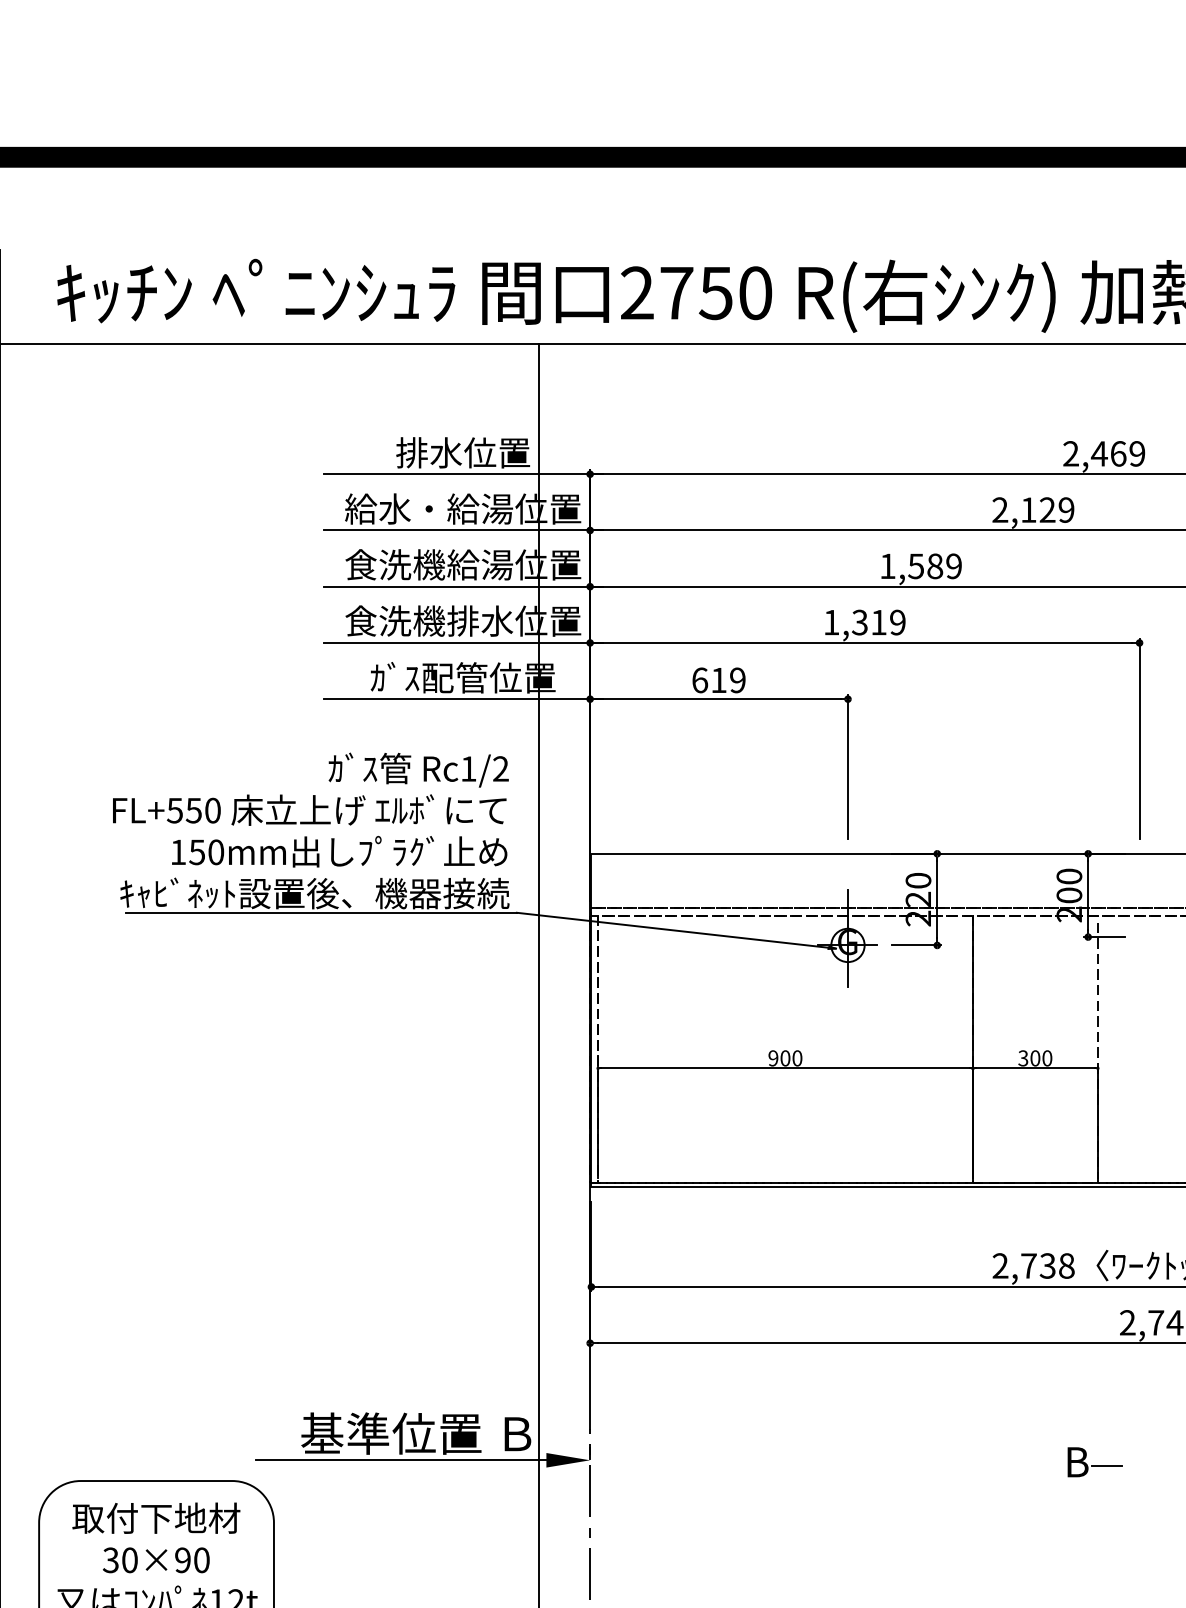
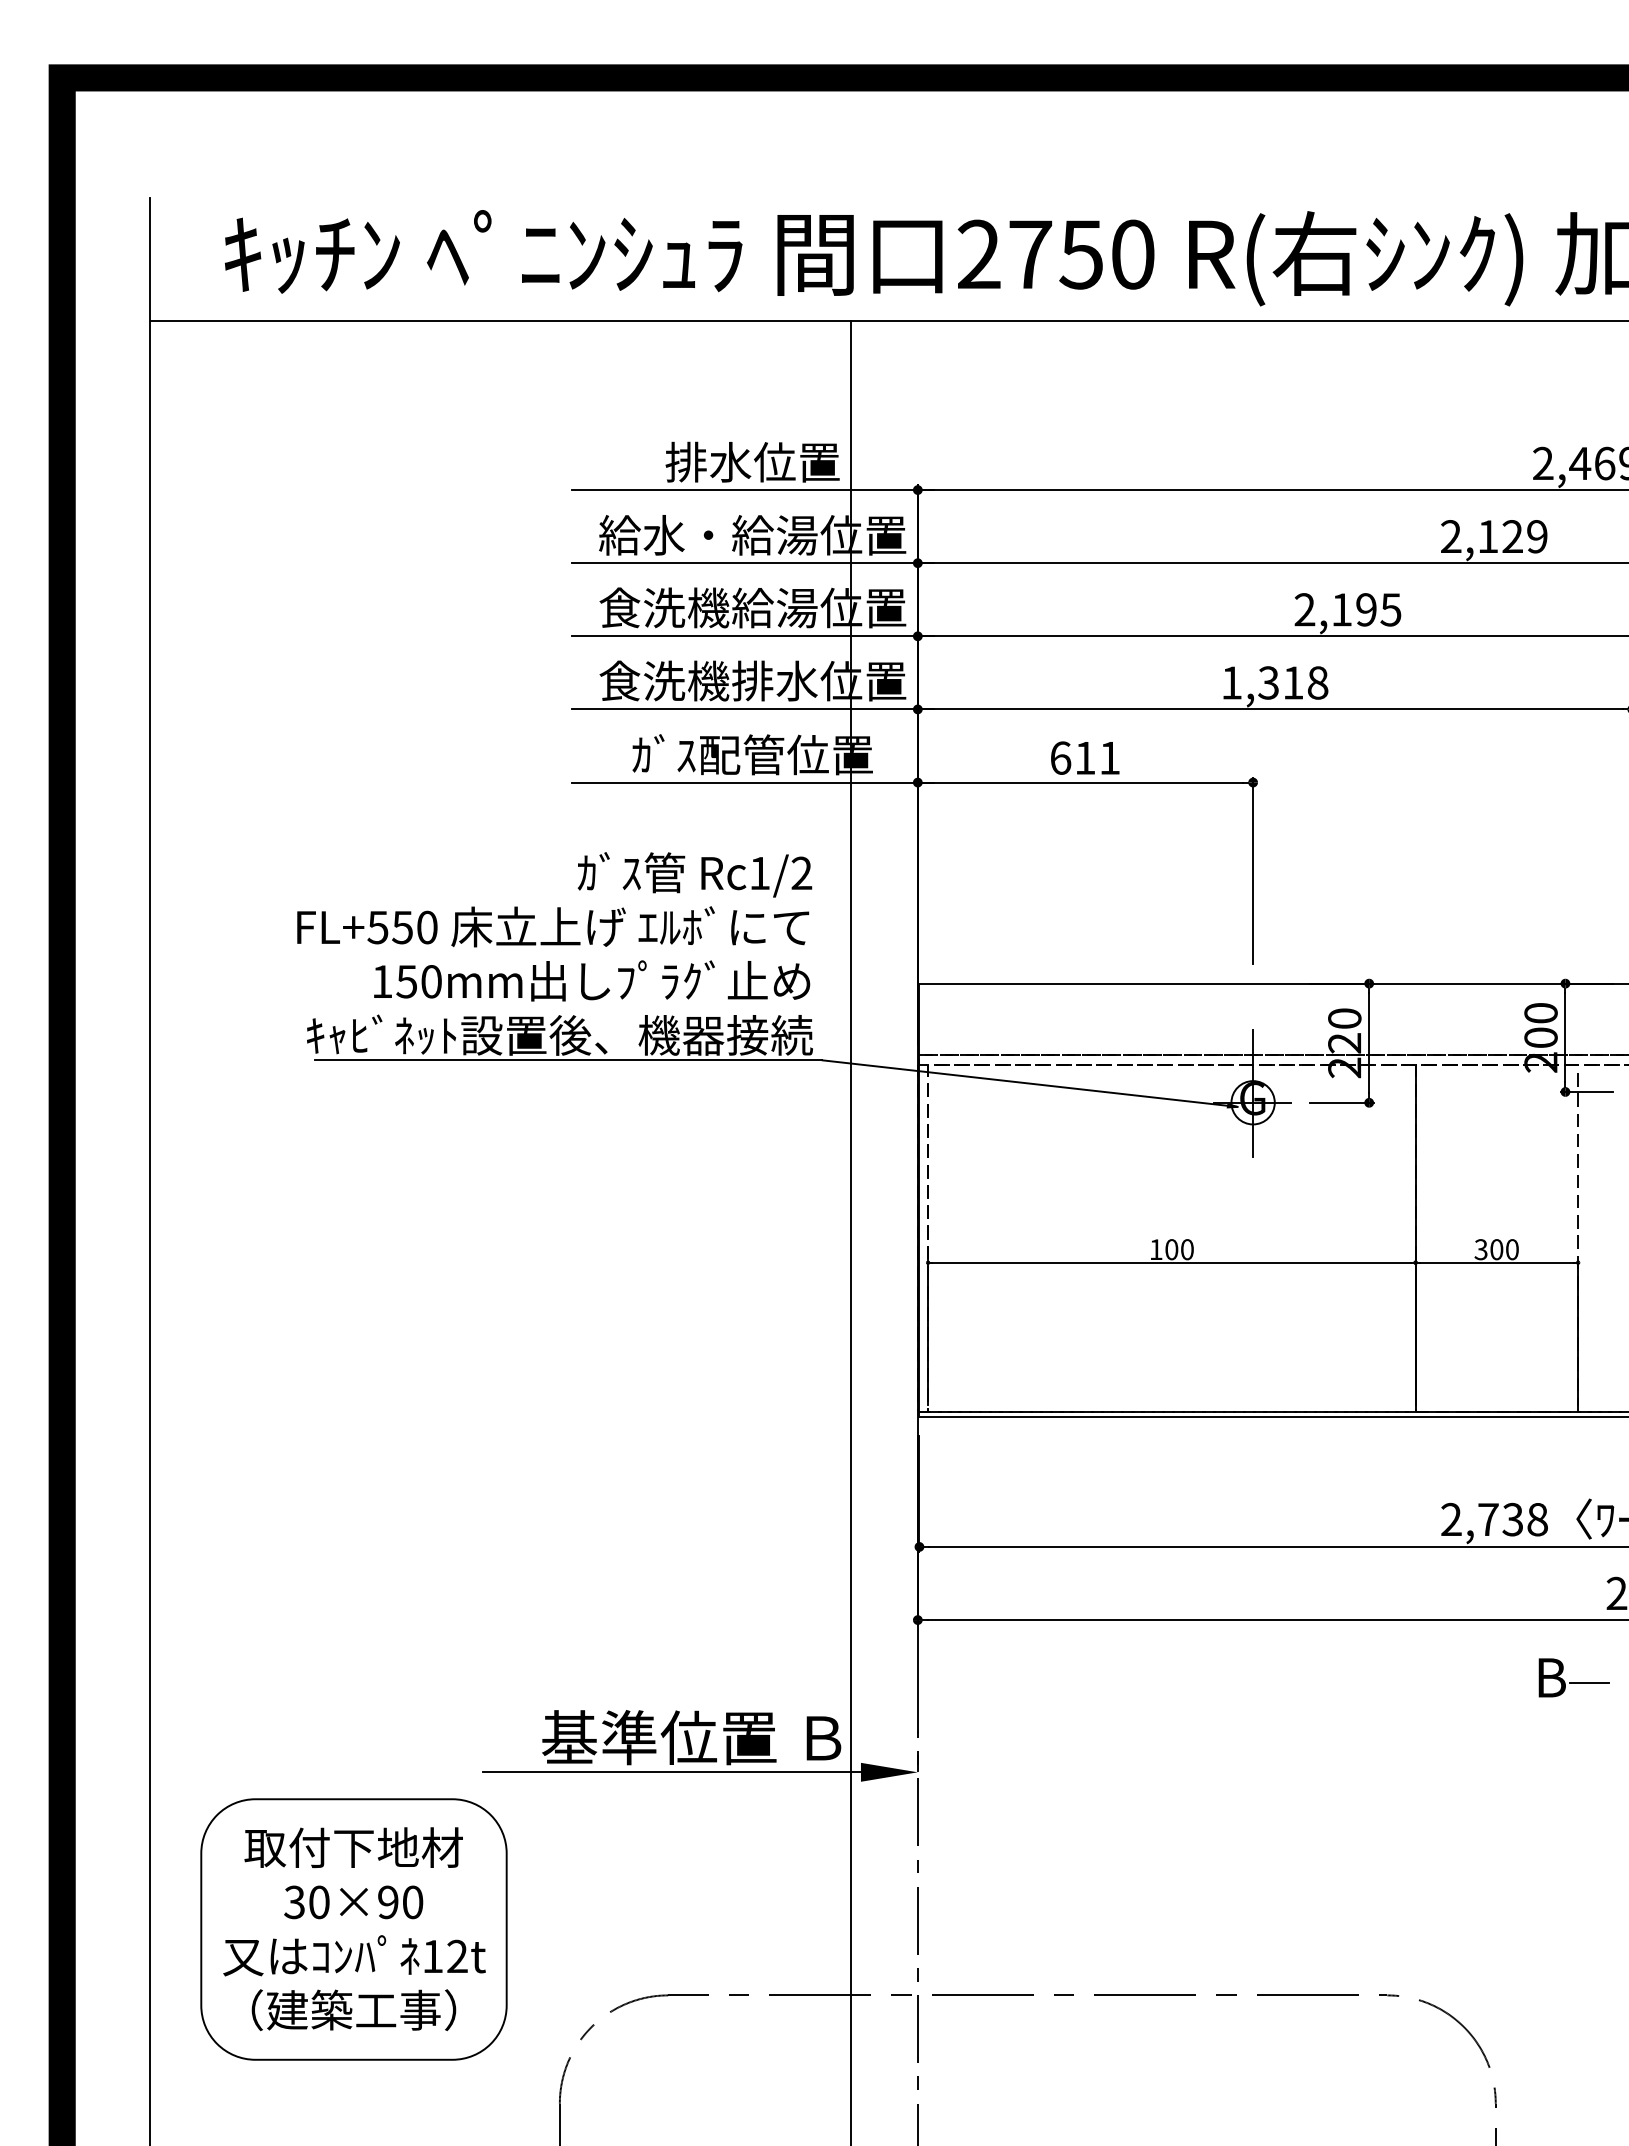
text: (920, 566) -> (1347, 609), 1,589 -> 2,195
text: (897, 622) -> (1317, 682), 1,319 -> 1,318
text: (737, 679) -> (1109, 757), 619 -> 611
text: (772, 1058) -> (1155, 1249), 900 -> 100
part: (1094, 1461) -> (1573, 1677), moved

